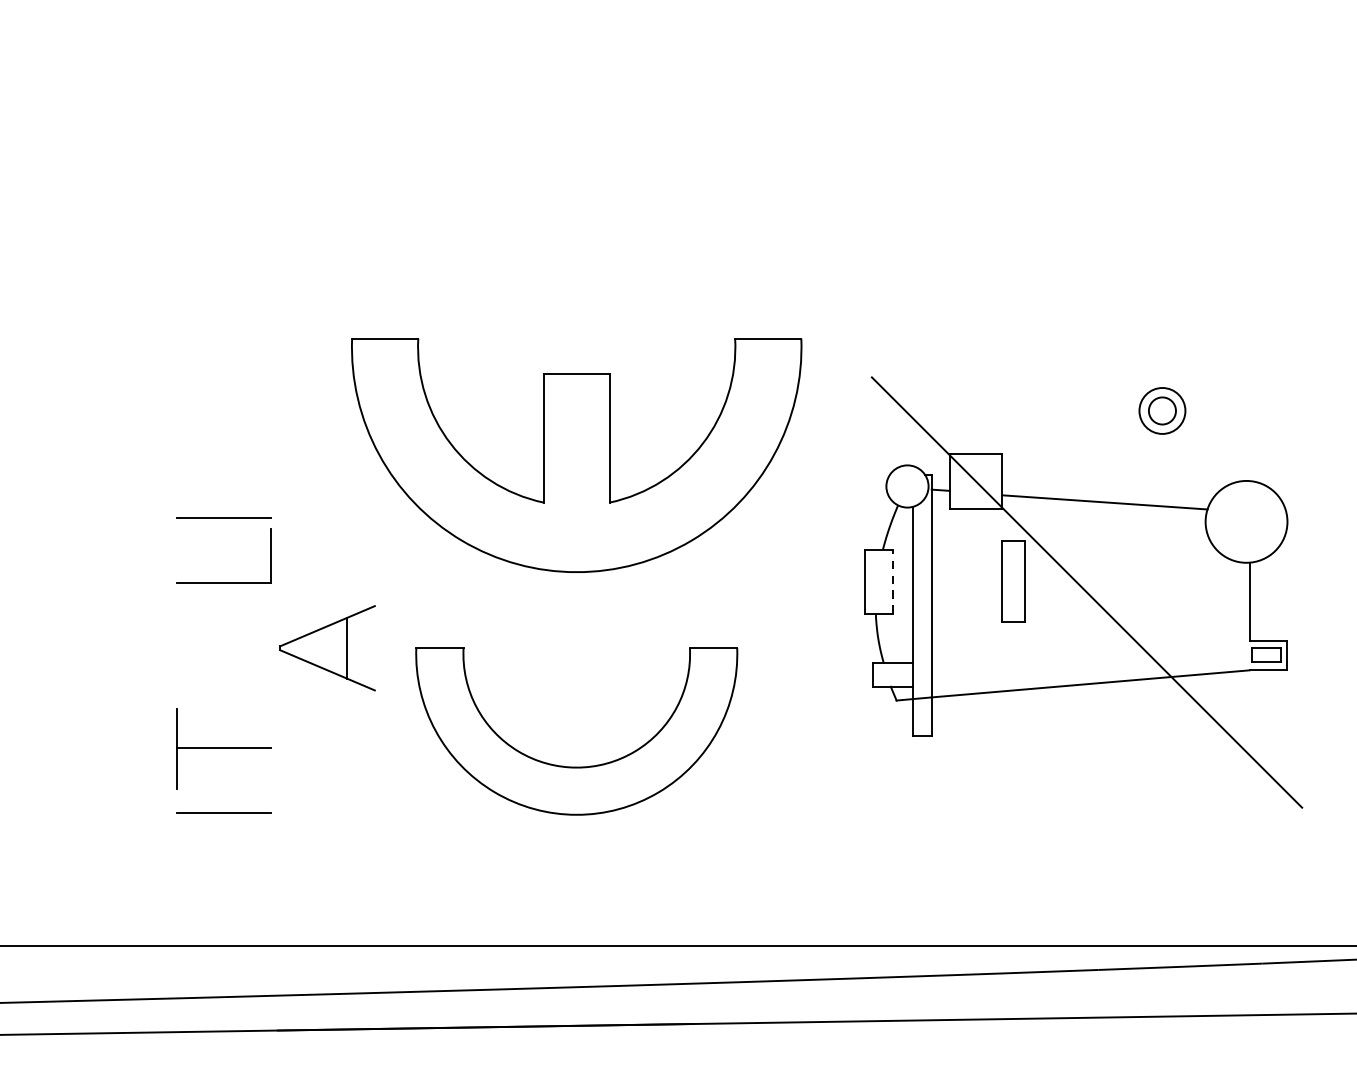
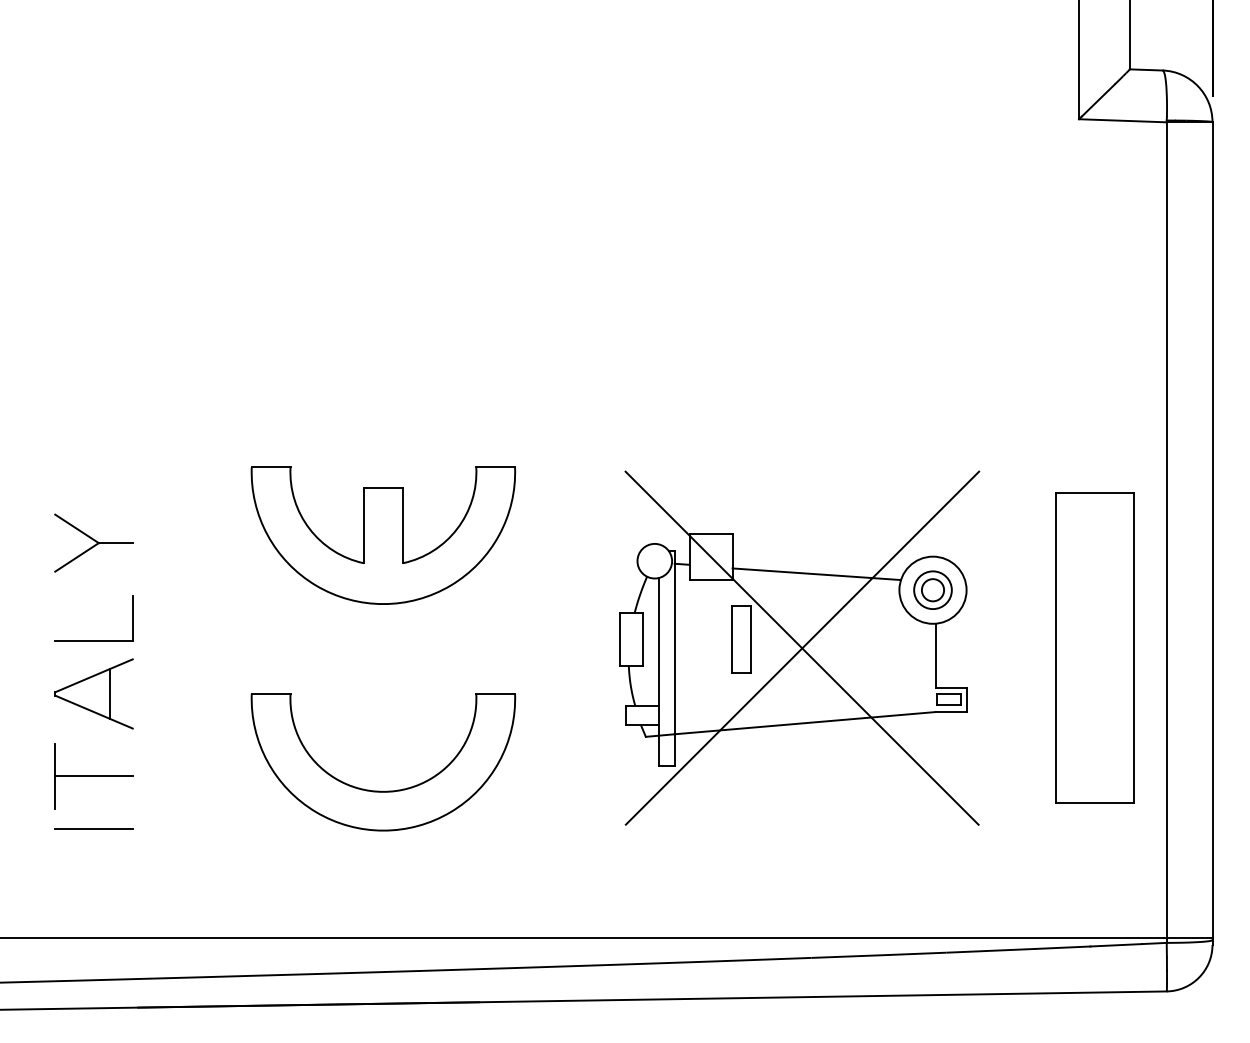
part: (1161, 410) -> (932, 589), moved
part: (576, 455) -> (383, 535), size x0.71
part: (223, 463) -> (93, 542), added
line: (223, 517) -> (93, 586), removed
line: (893, 580) -> (643, 638), dashed -> solid
line: (1087, 591) -> (802, 647), added
part: (327, 647) -> (93, 693), moved

